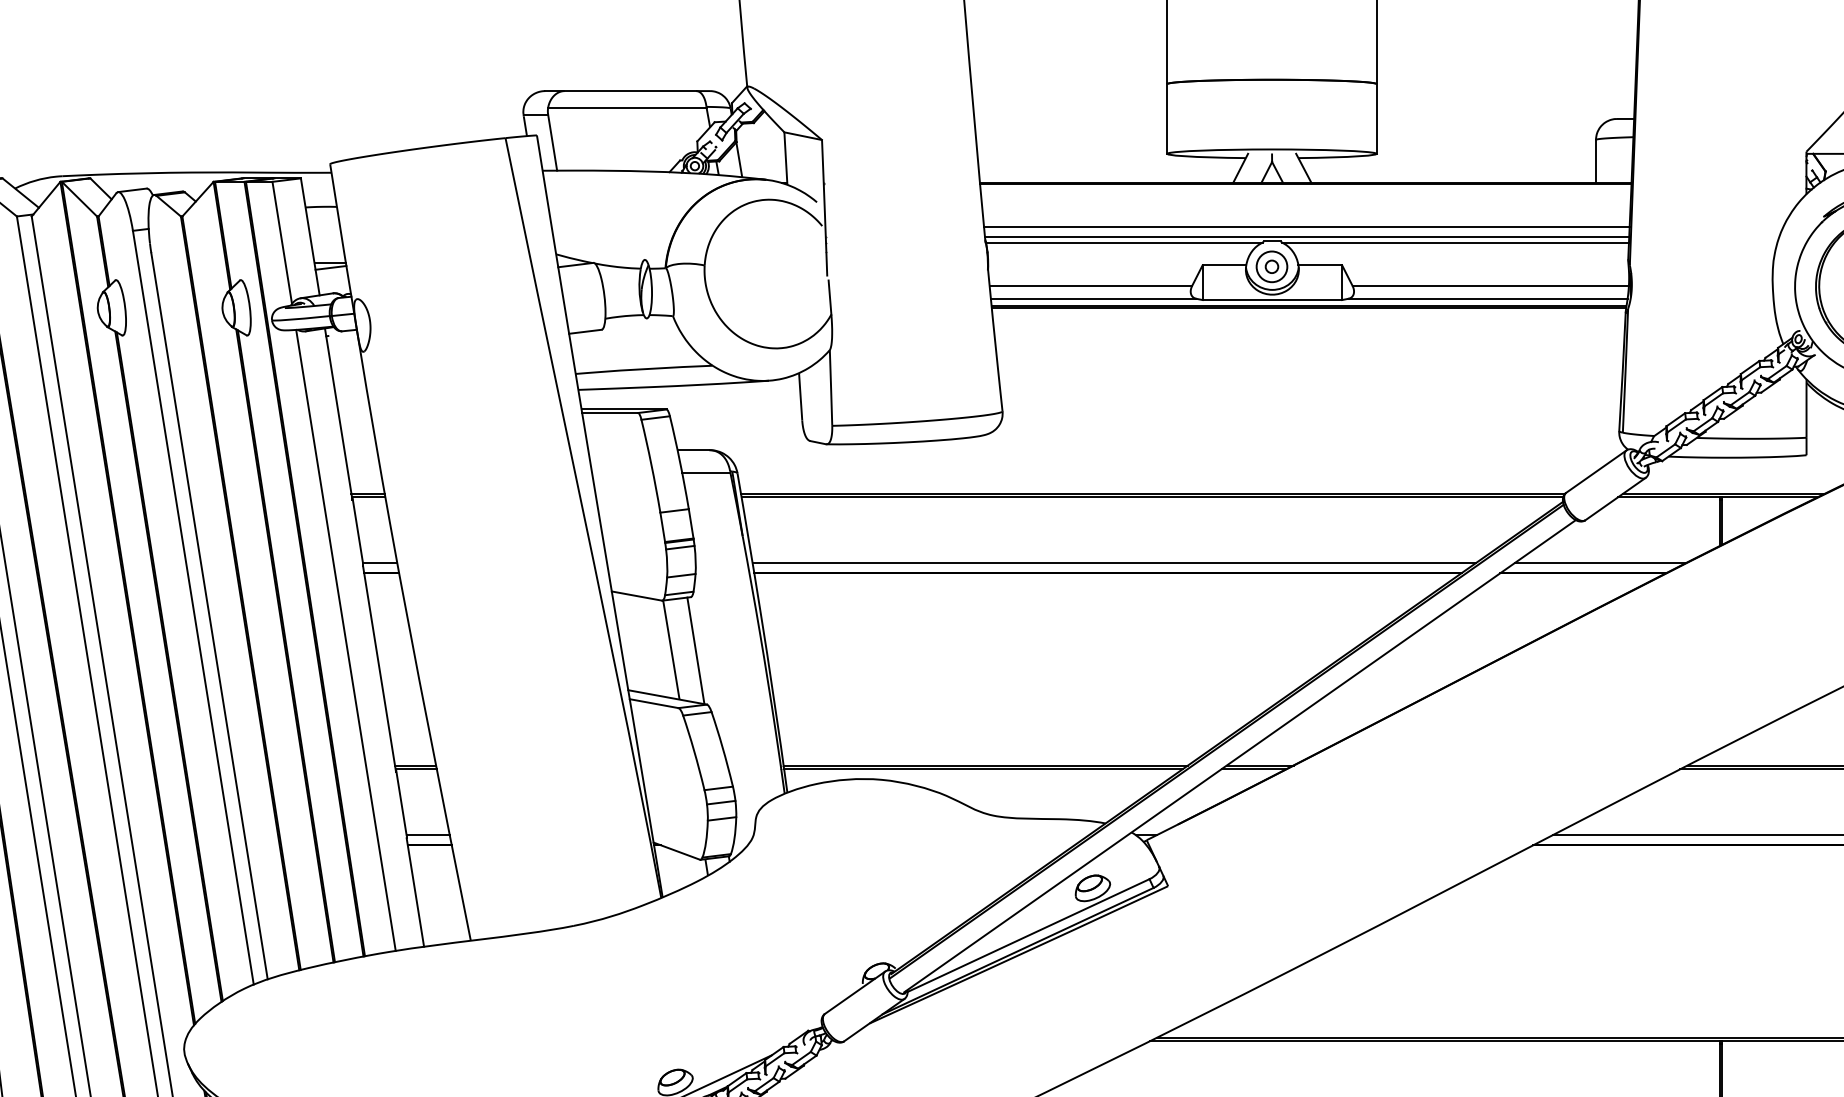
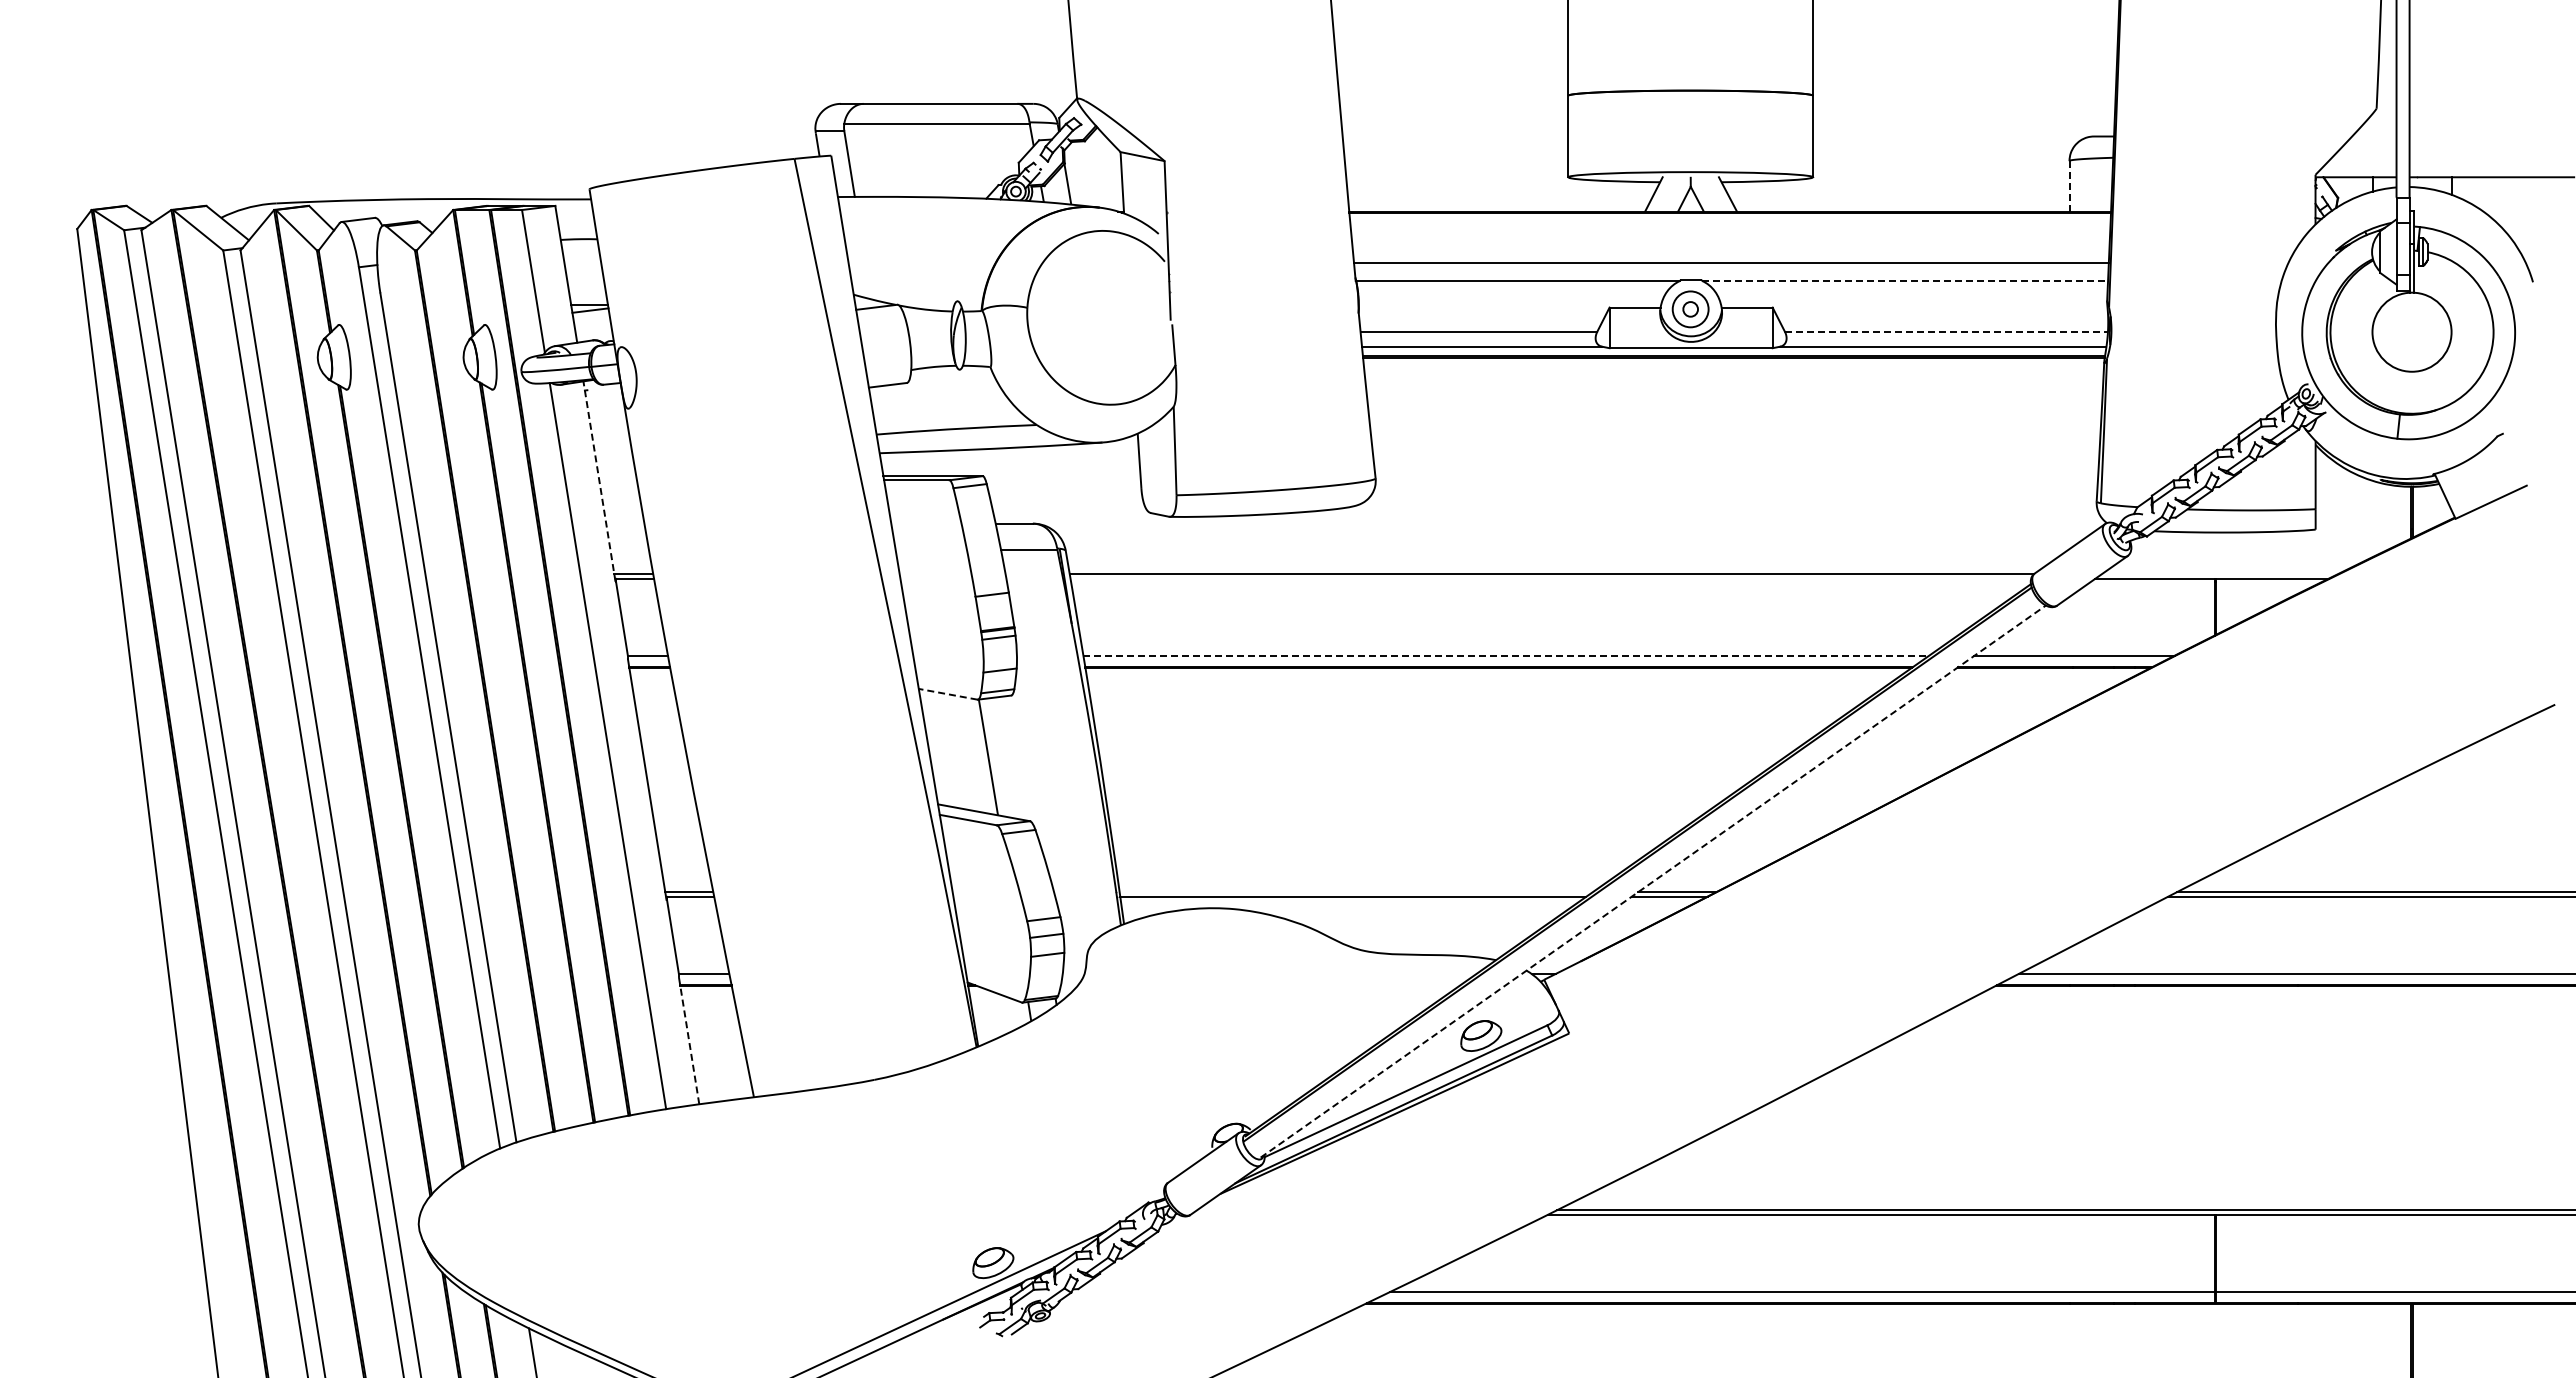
line: (1596, 161) -> (2069, 186), solid -> dashed
line: (1306, 237) -> (1731, 274), removed
line: (1455, 243) -> (1905, 281), solid -> dashed
line: (1490, 285) -> (1946, 331), solid -> dashed
line: (338, 414) -> (599, 481), solid -> dashed
line: (1724, 493) -> (2219, 574), removed
line: (1152, 497) -> (1550, 578), removed
line: (1114, 562) -> (1506, 655), solid -> dashed
line: (637, 596) -> (948, 694), solid -> dashed
line: (696, 650) -> (1017, 758), removed
line: (1240, 756) -> (1653, 881), solid -> dashed
line: (985, 765) -> (1355, 892), removed
line: (415, 892) -> (689, 1040), solid -> dashed

